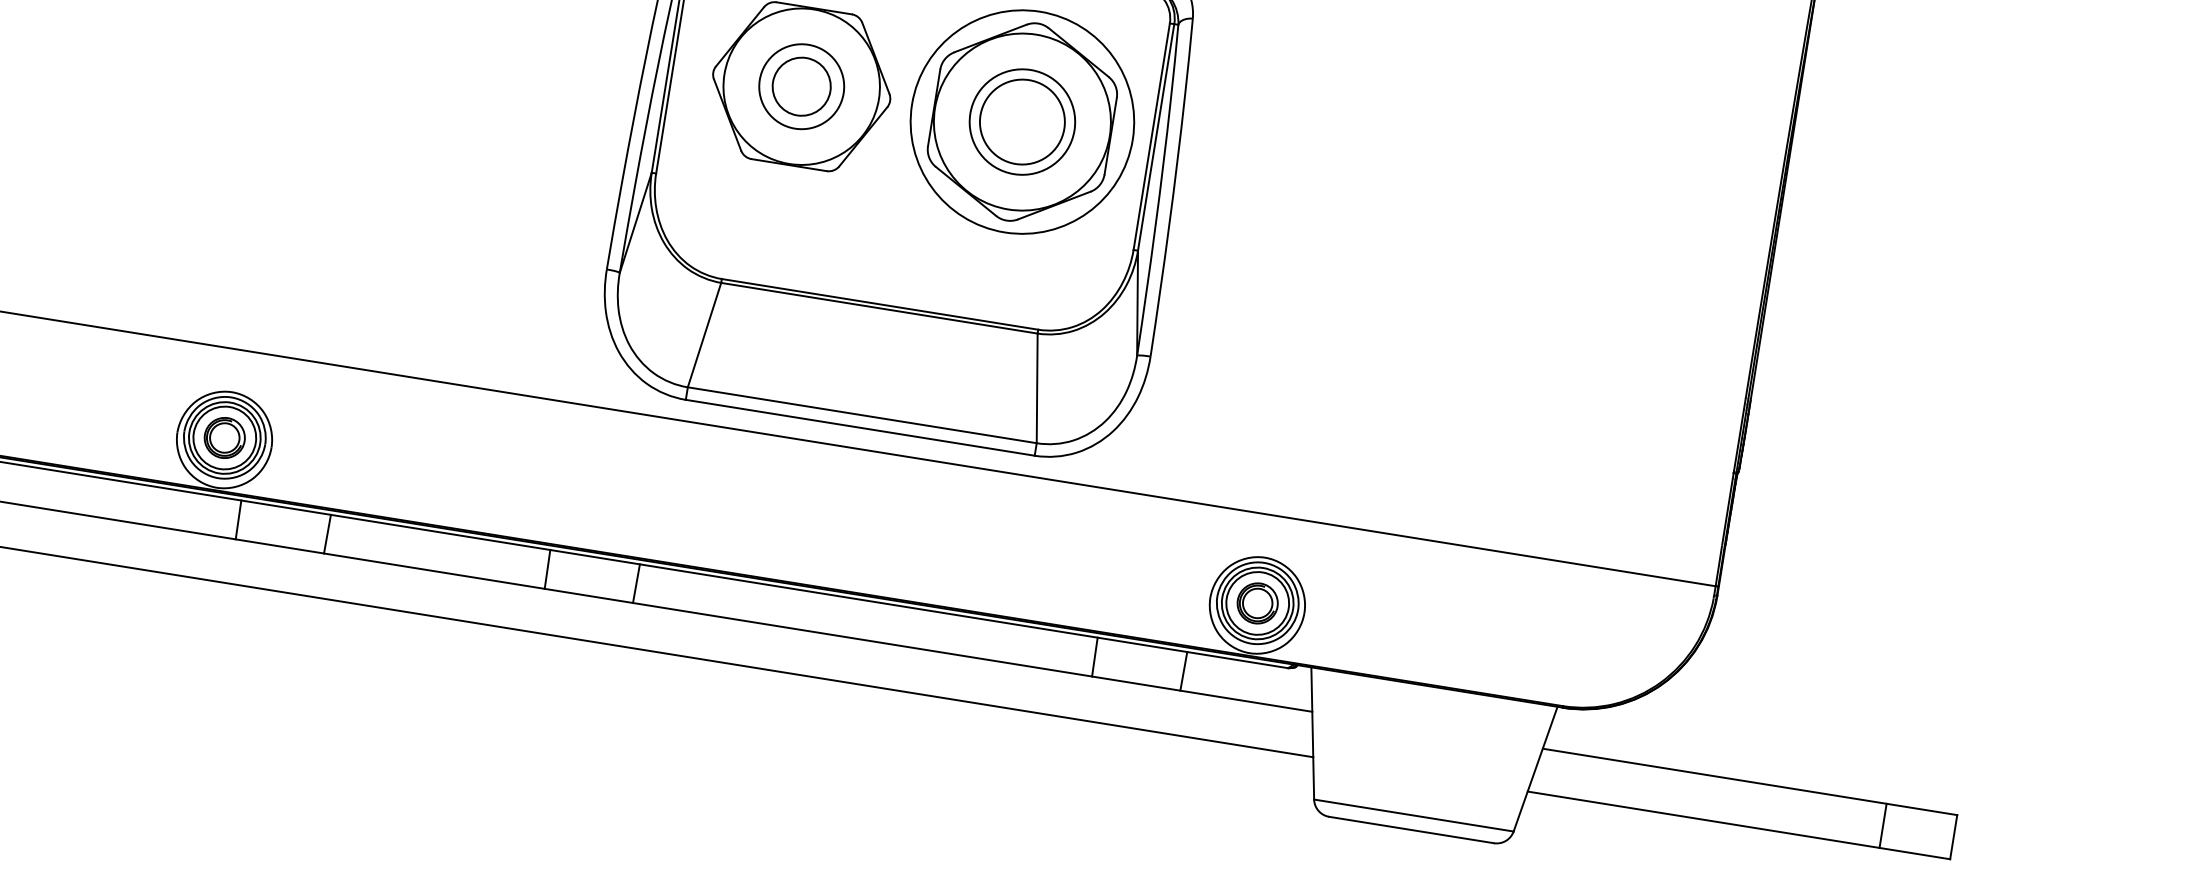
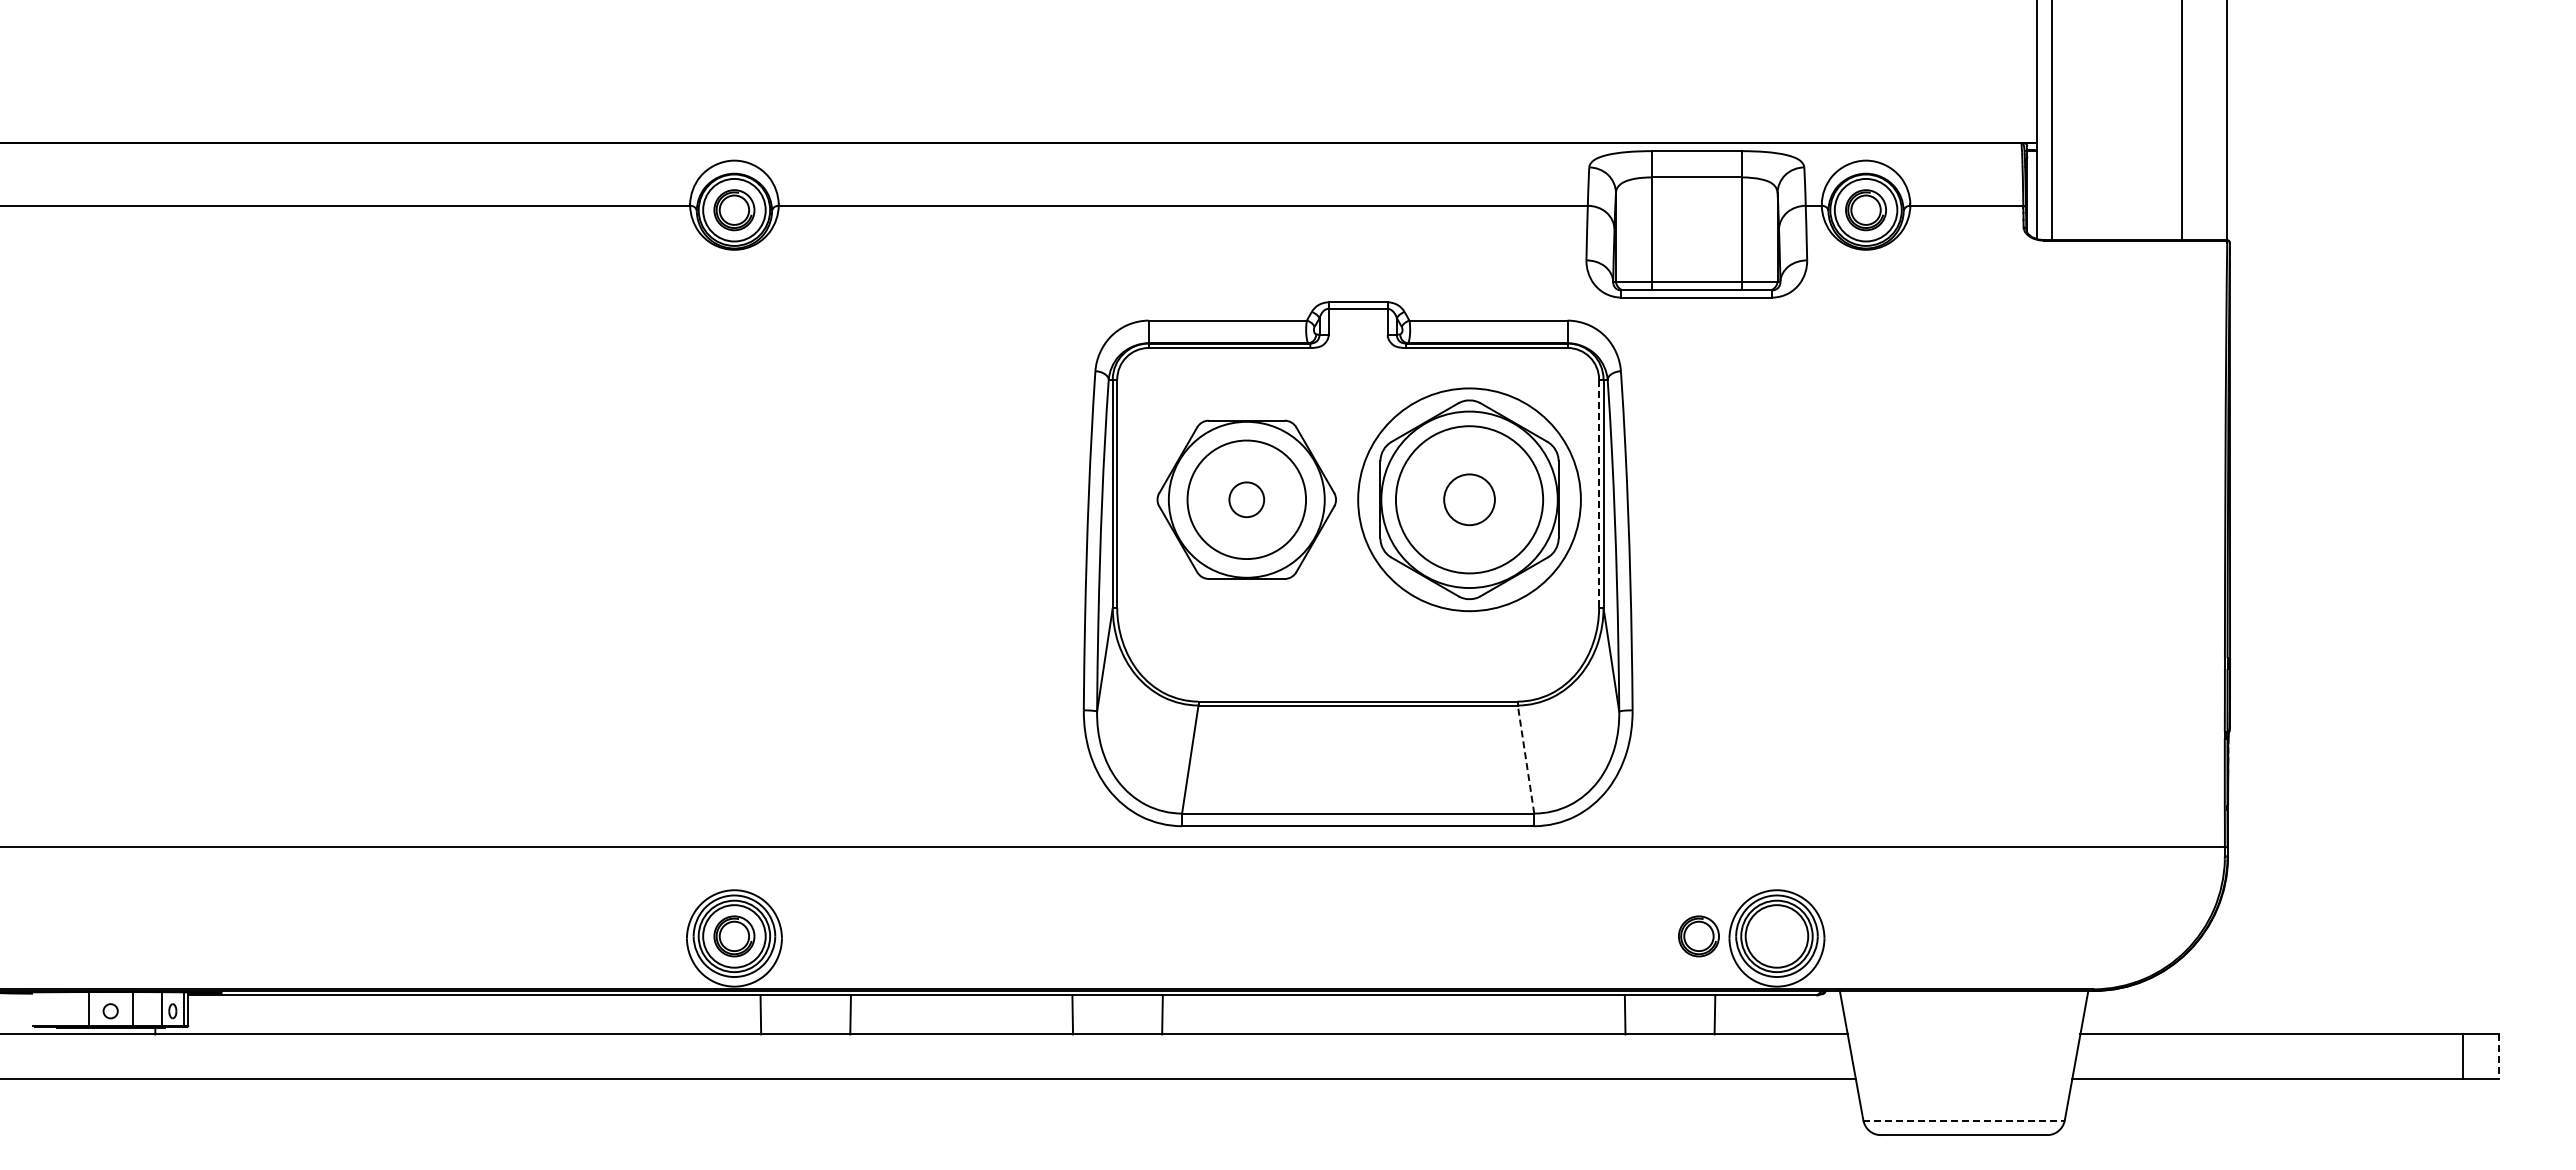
circle: (801, 86) -> (1246, 499), size x0.6
circle: (801, 86) -> (1246, 499), size x1.4
circle: (1022, 121) -> (1469, 499), size x0.6
circle: (1022, 121) -> (1469, 499), size x1.4
line: (1152, 137) -> (1599, 494), solid -> dashed
line: (1037, 388) -> (1526, 759), solid -> dashed
part: (1257, 603) -> (1698, 936), moved
line: (1414, 815) -> (1964, 1120), solid -> dashed
line: (1883, 825) -> (2463, 1056), moved
line: (1953, 837) -> (2498, 1057), solid -> dashed

